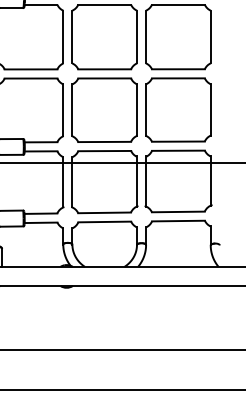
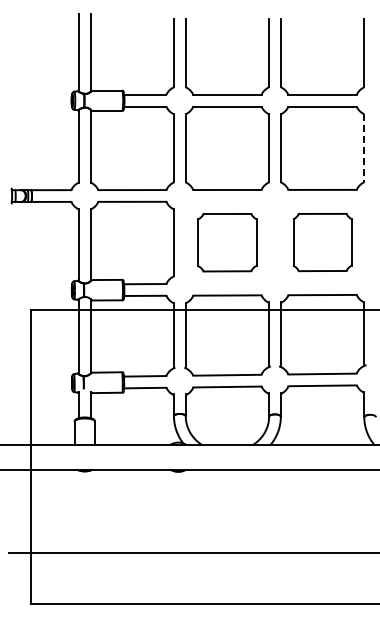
line: (210, 37) -> (364, 148), solid -> dashed
part: (104, 110) -> (227, 242), size x0.7
part: (178, 110) -> (322, 242), size x0.7

